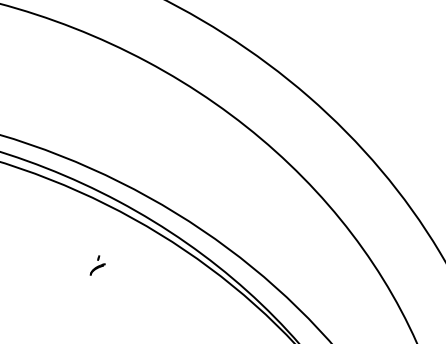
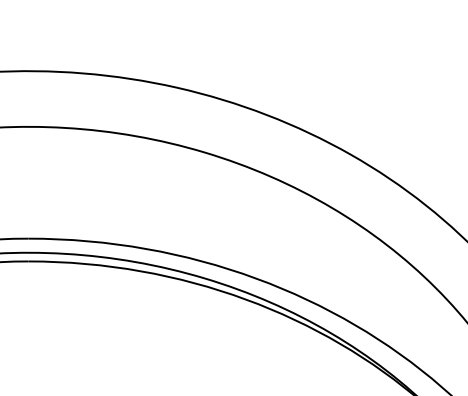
part: (98, 265) -> (198, 337), removed

